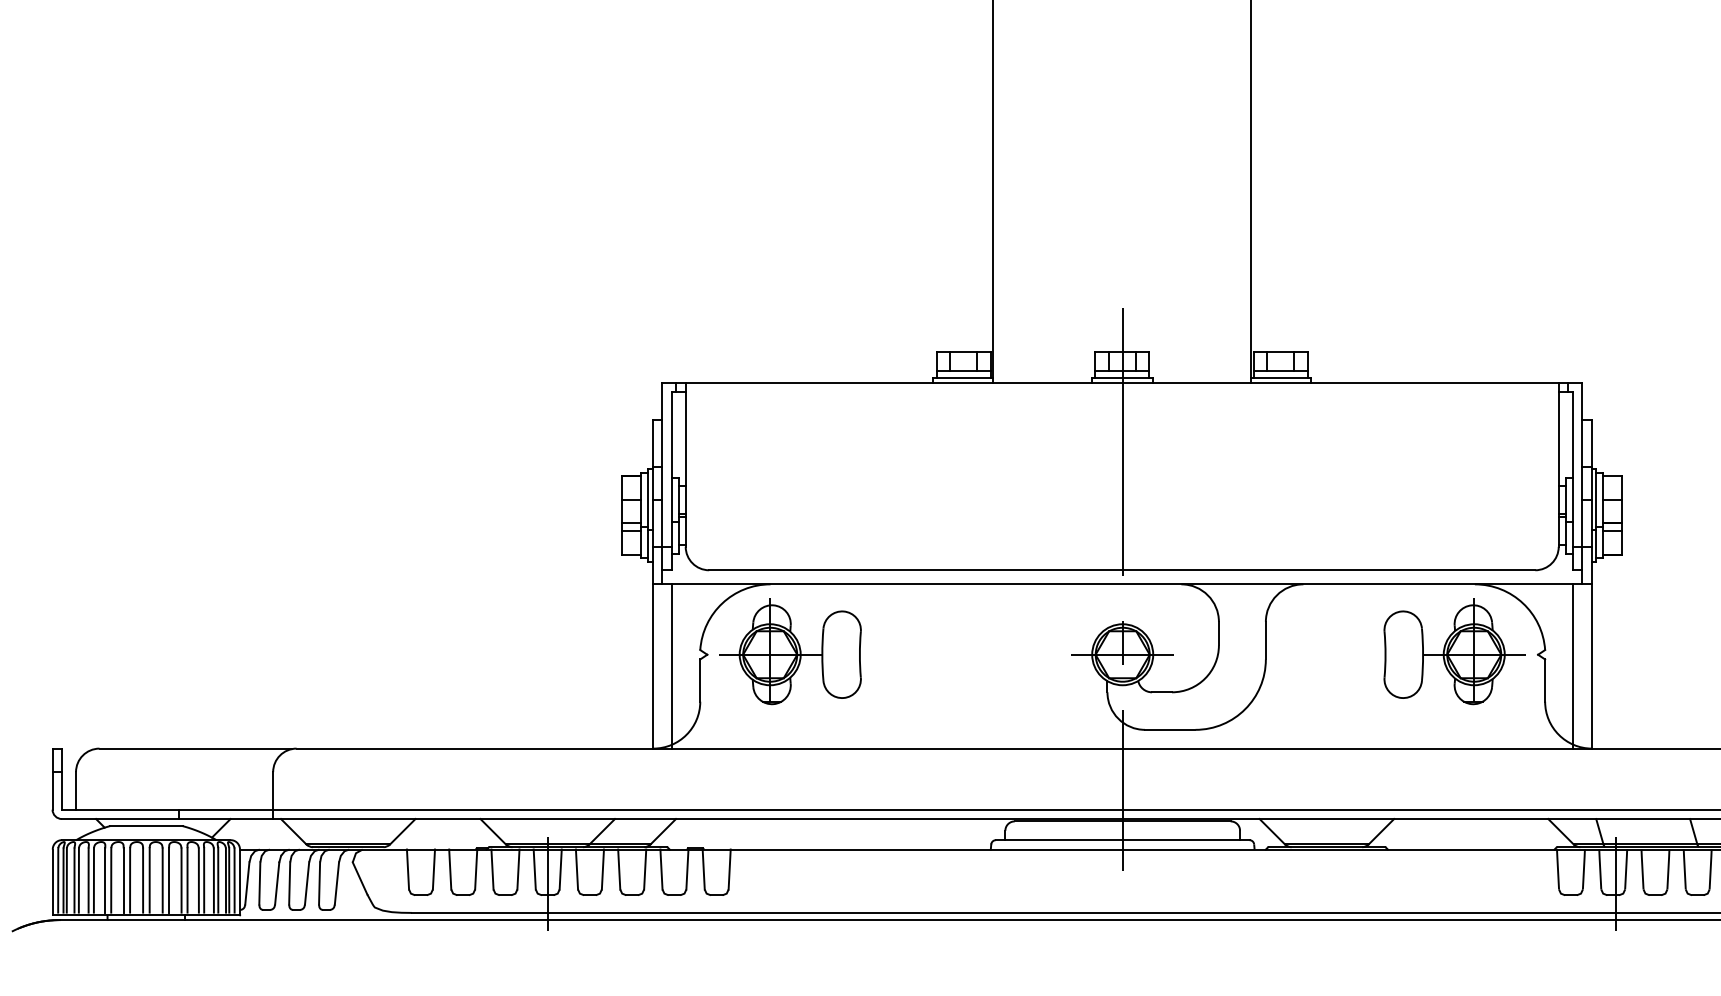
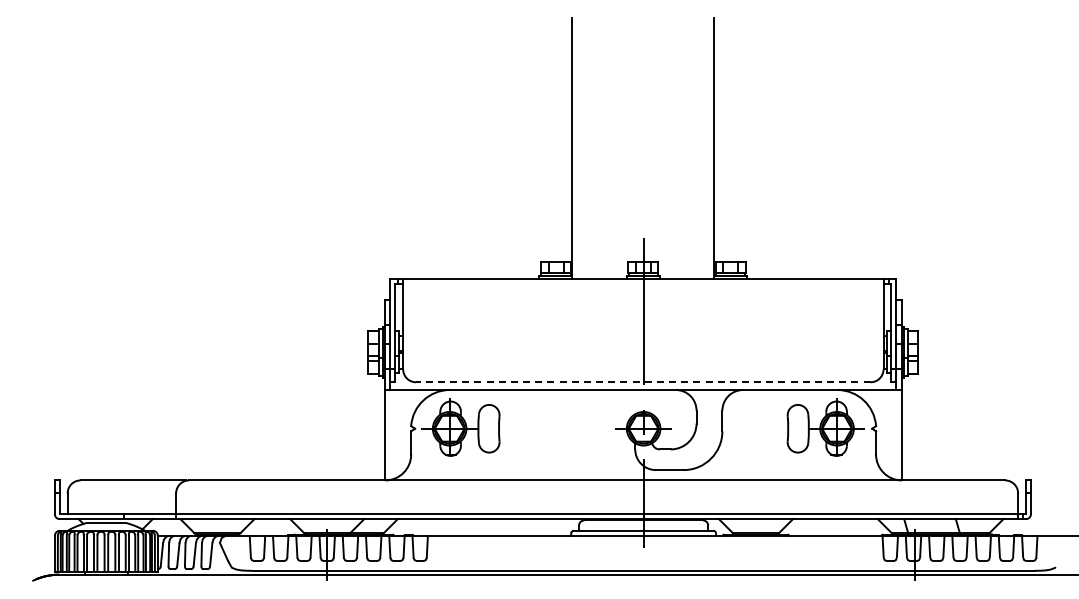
line: (1120, 570) -> (642, 382), solid -> dashed
line: (671, 666) -> (395, 435), removed
line: (1573, 666) -> (891, 435), removed

